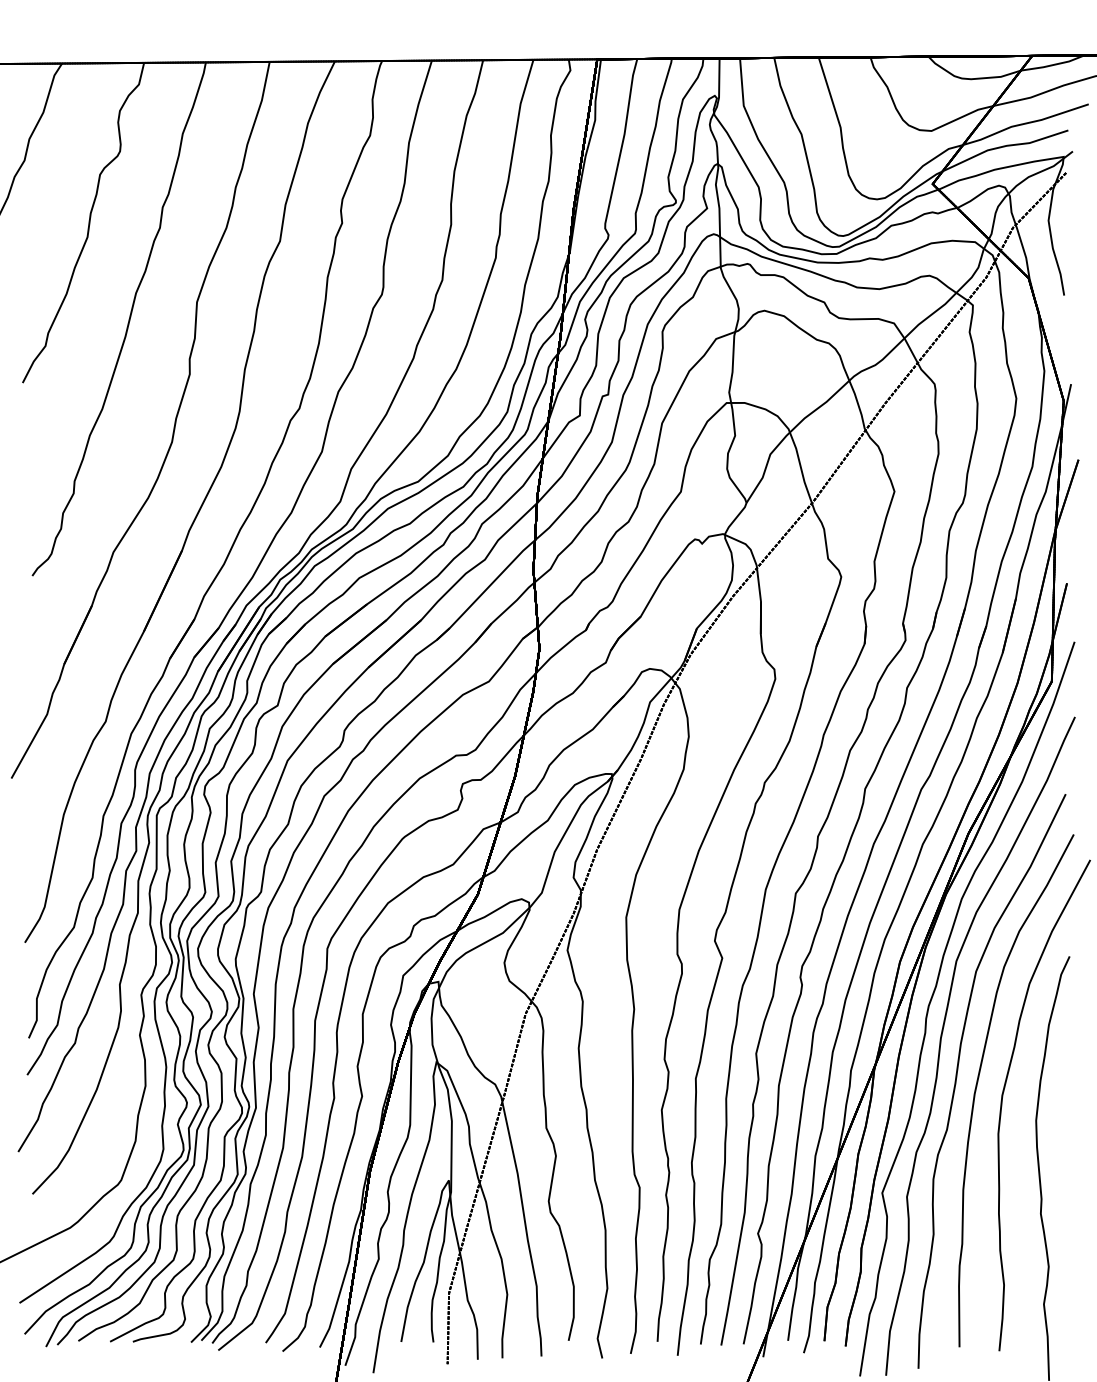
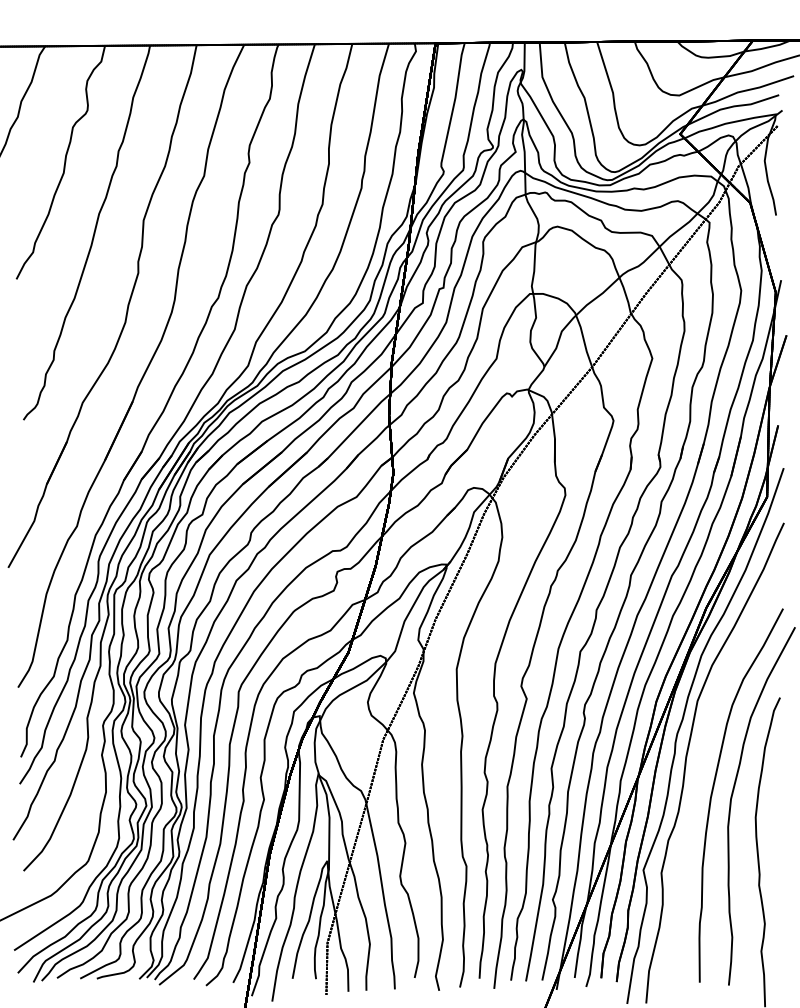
part: (957, 1077) -> (698, 785), removed

